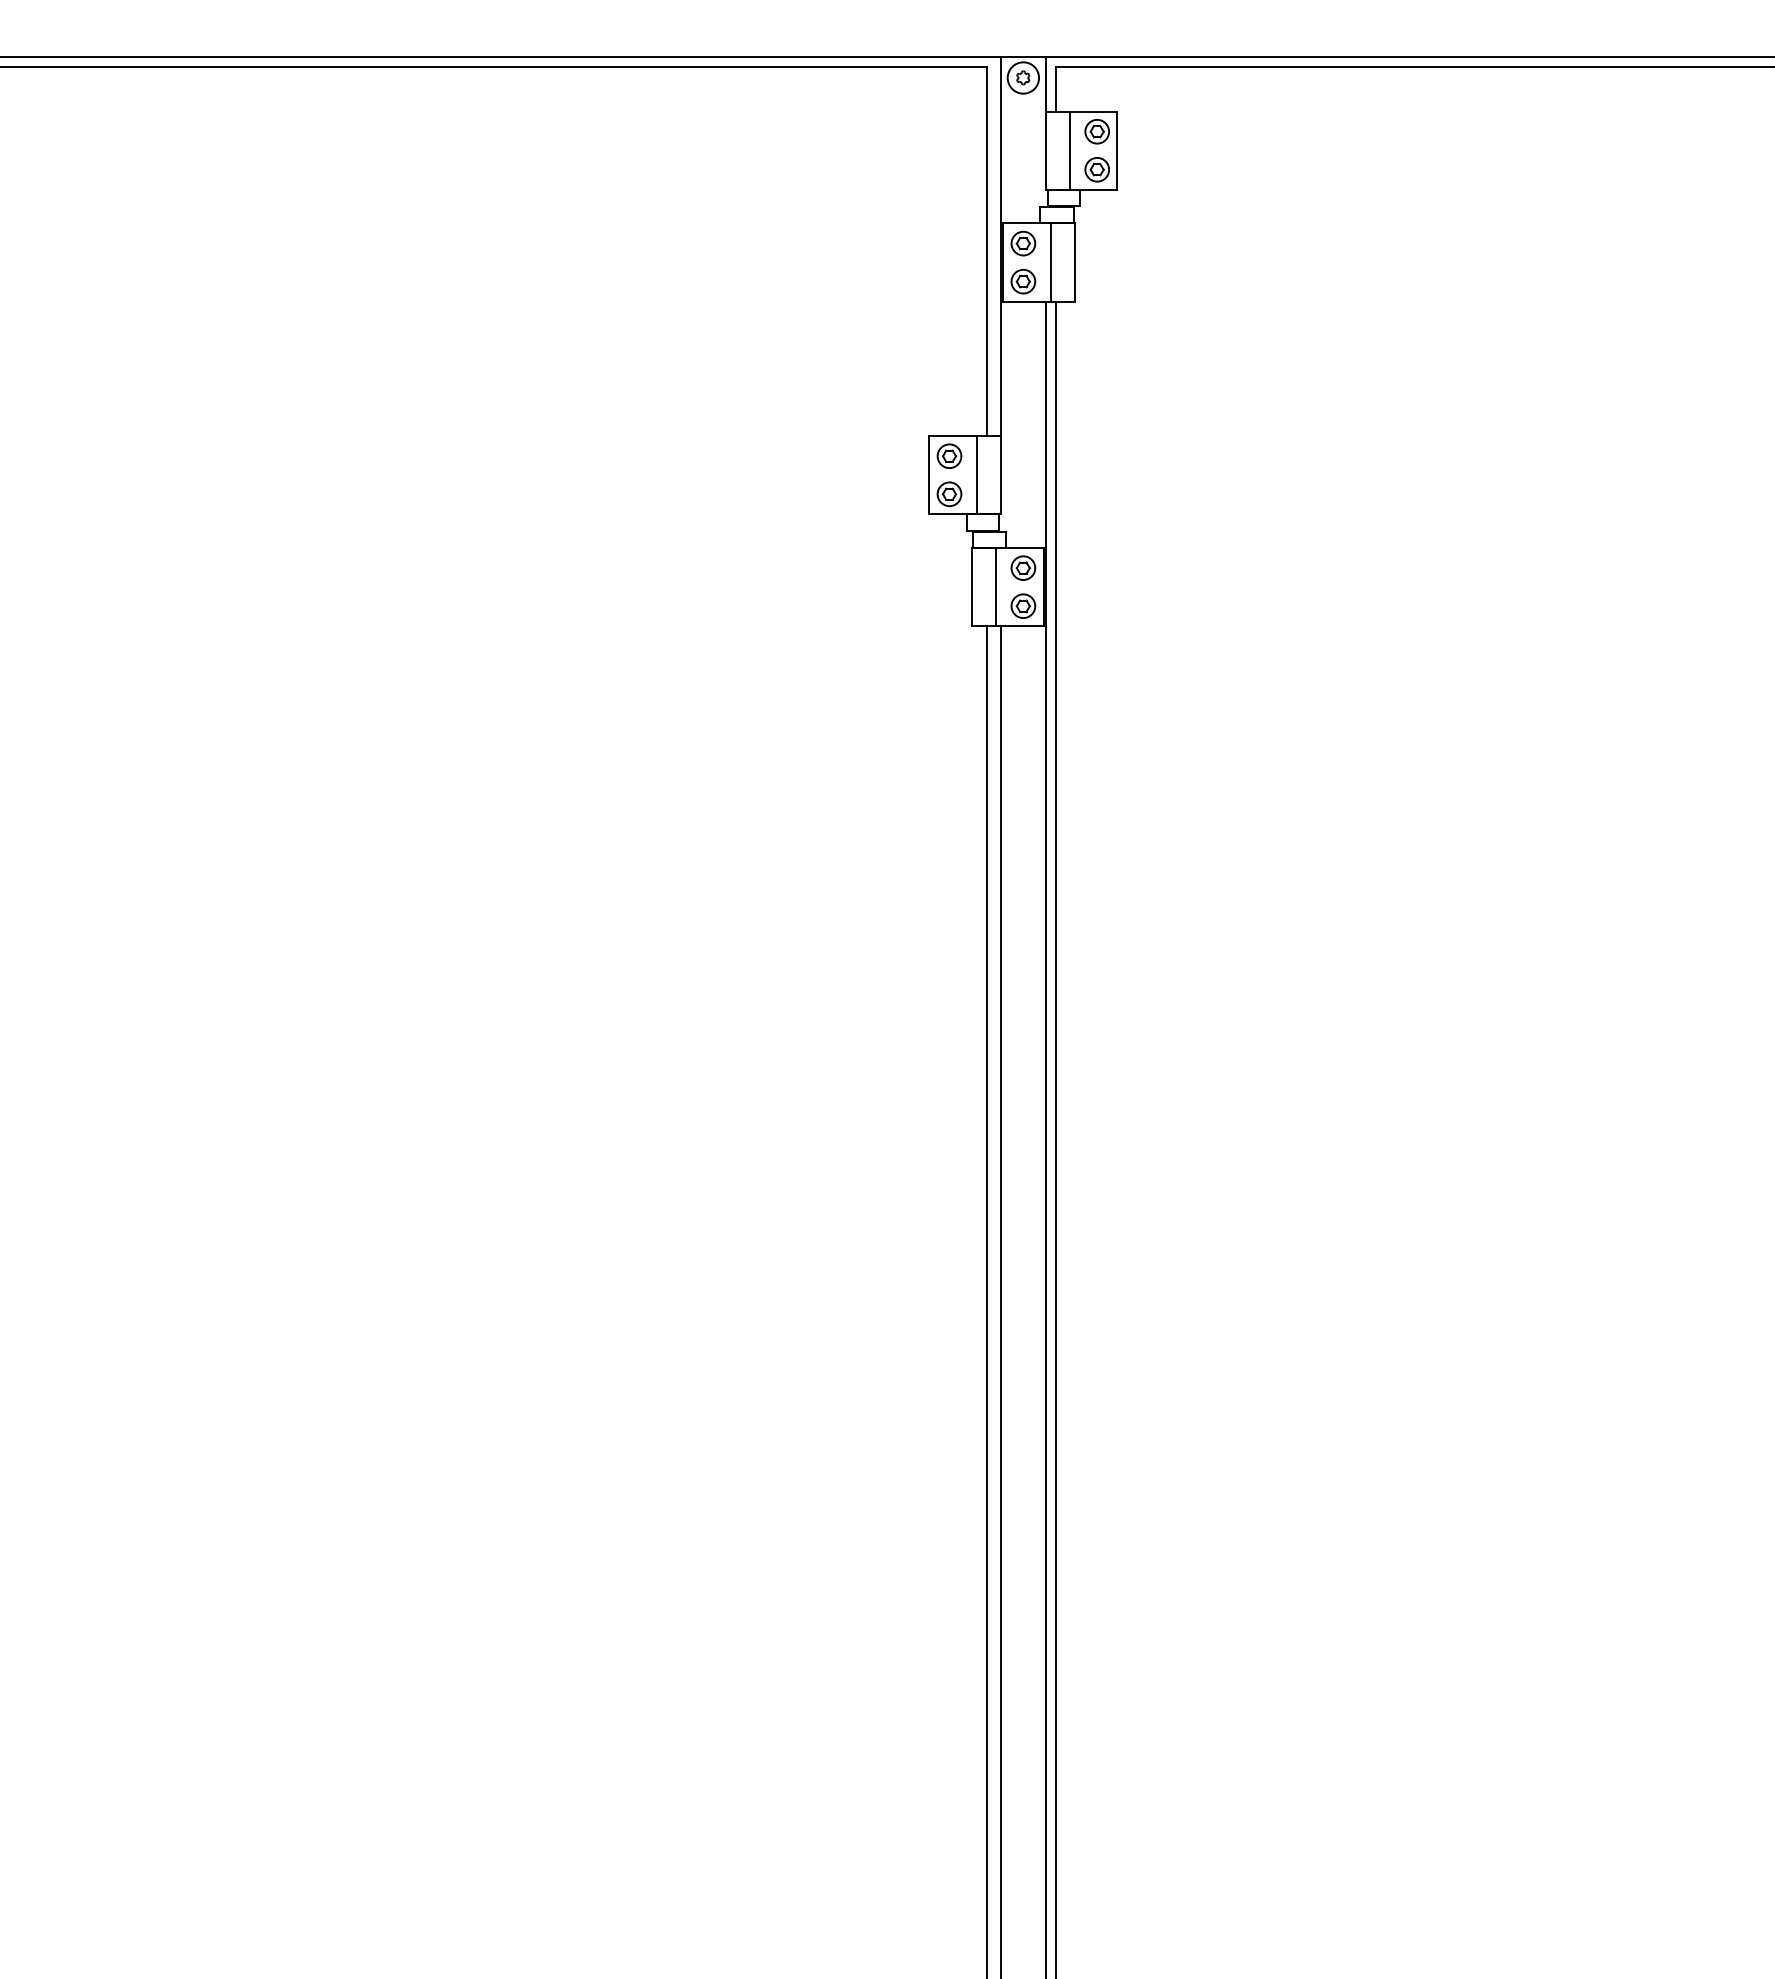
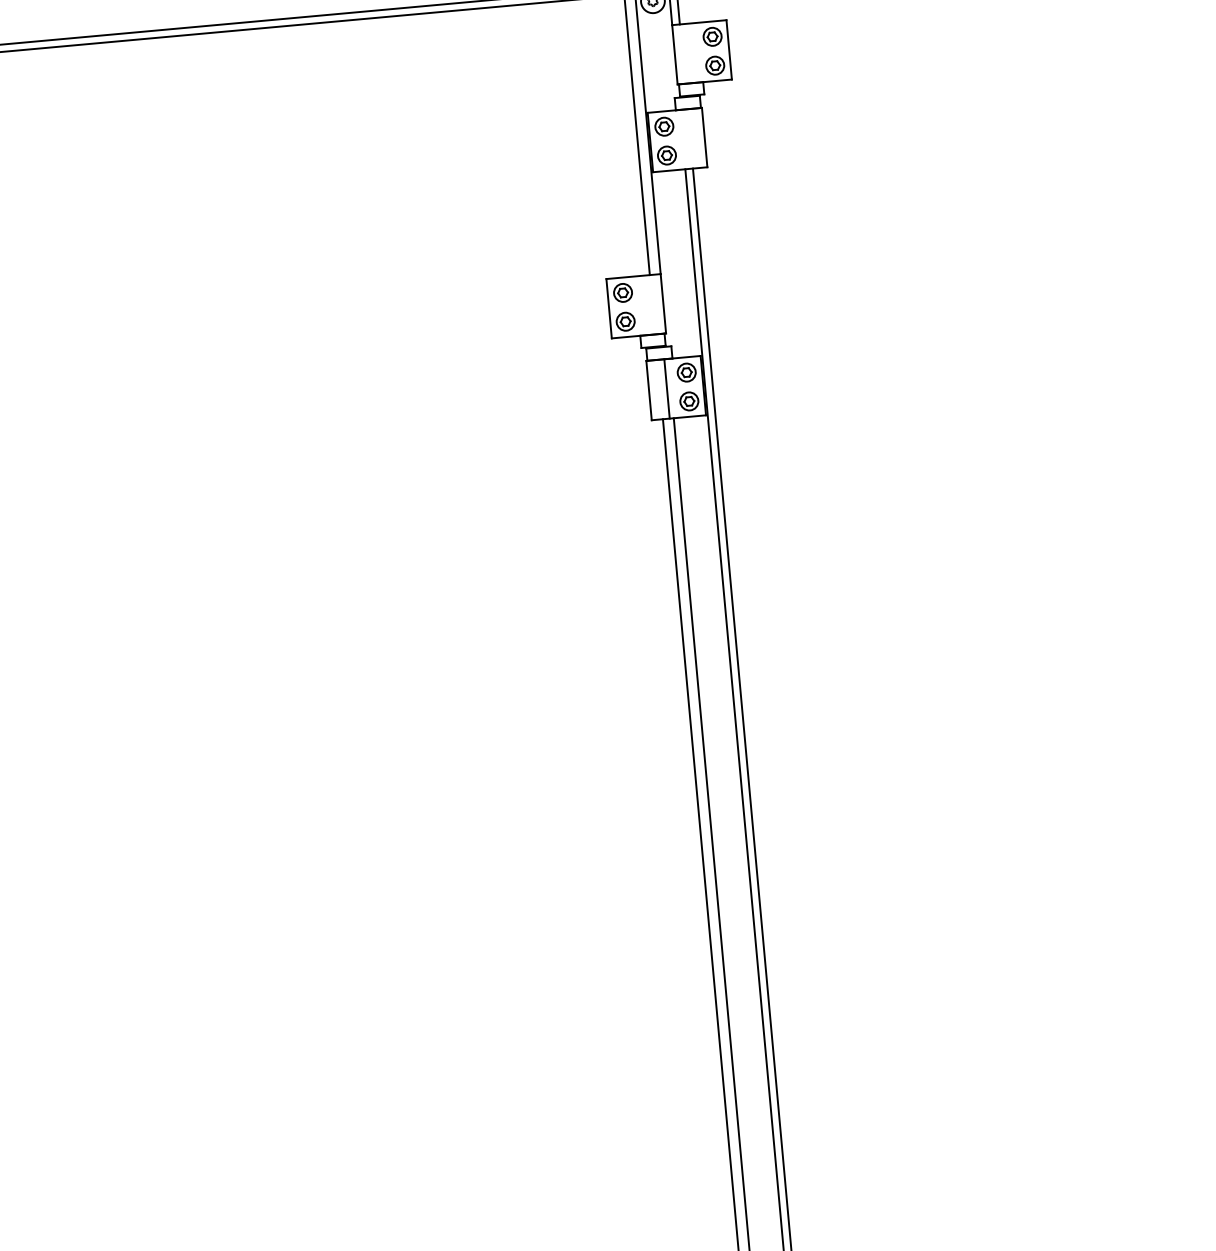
line: (1069, 150) -> (692, 52), removed
line: (1050, 262) -> (686, 139), removed
line: (977, 475) -> (645, 305), removed

